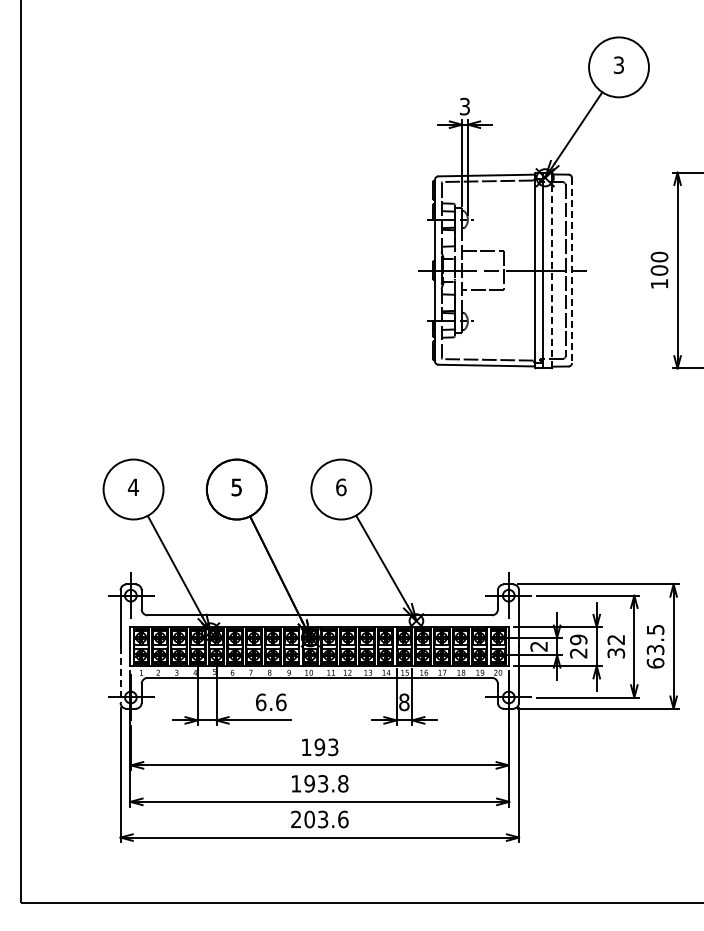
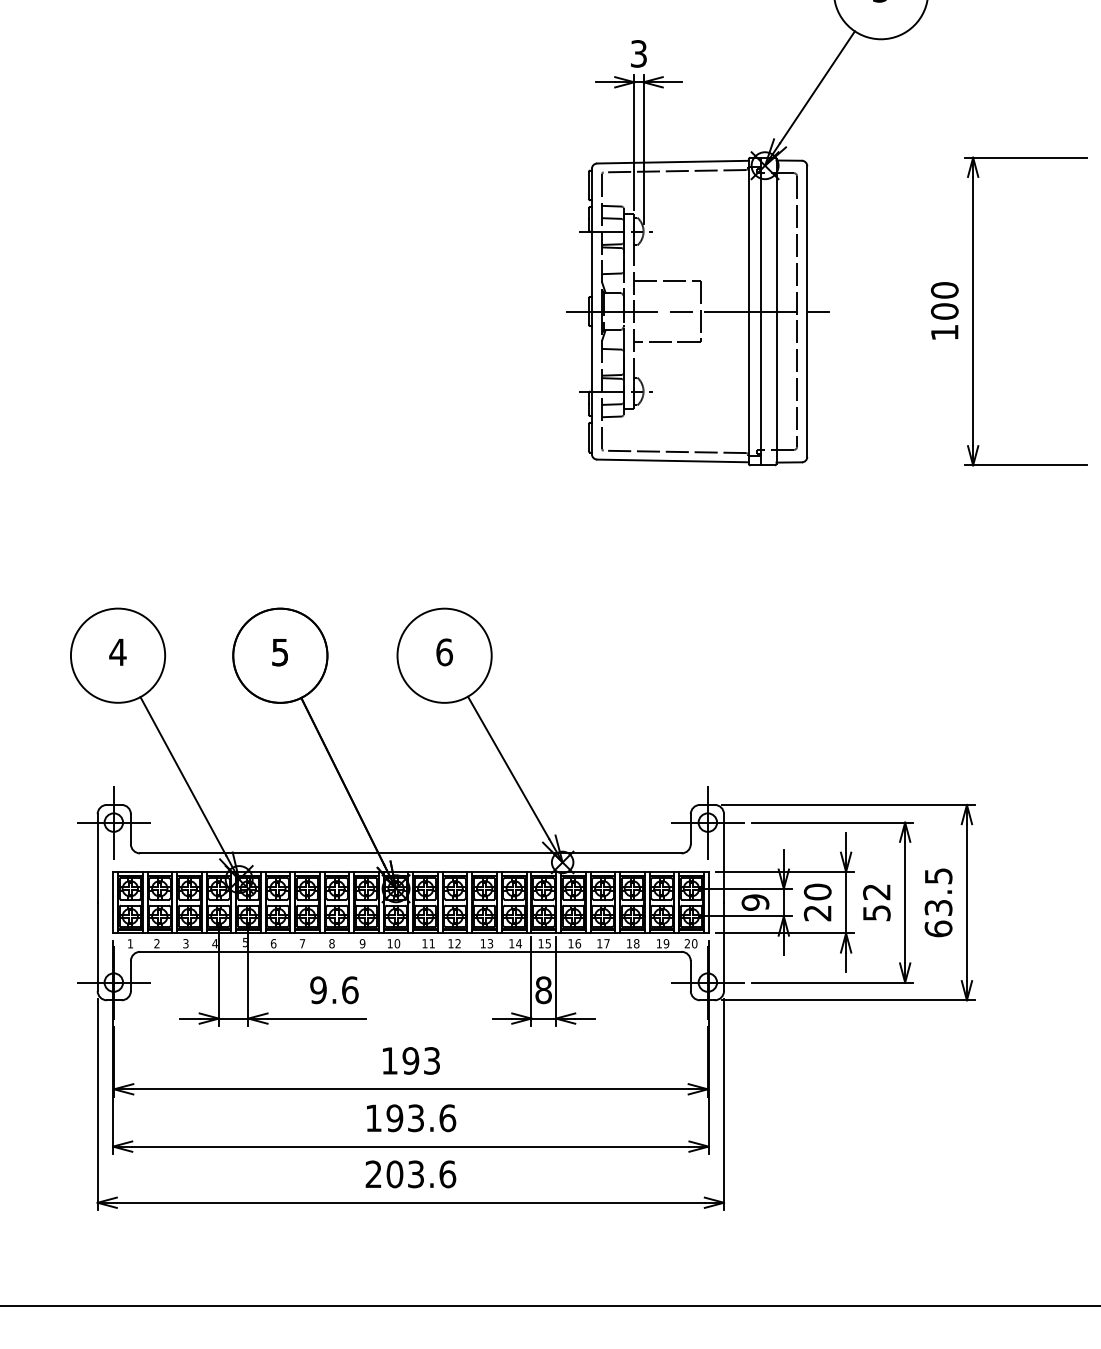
line: (552, 270) -> (776, 311), dashed -> solid
line: (572, 270) -> (807, 311), dashed -> solid
text: (578, 639) -> (817, 891), 29 -> 20
text: (538, 646) -> (754, 902), 2 -> 9
text: (615, 652) -> (875, 911), 32 -> 52
line: (120, 675) -> (97, 948), dashed -> solid
text: (260, 702) -> (317, 990), 6.6 -> 9.6
text: (343, 783) -> (448, 1117), 193.8 -> 193.6

